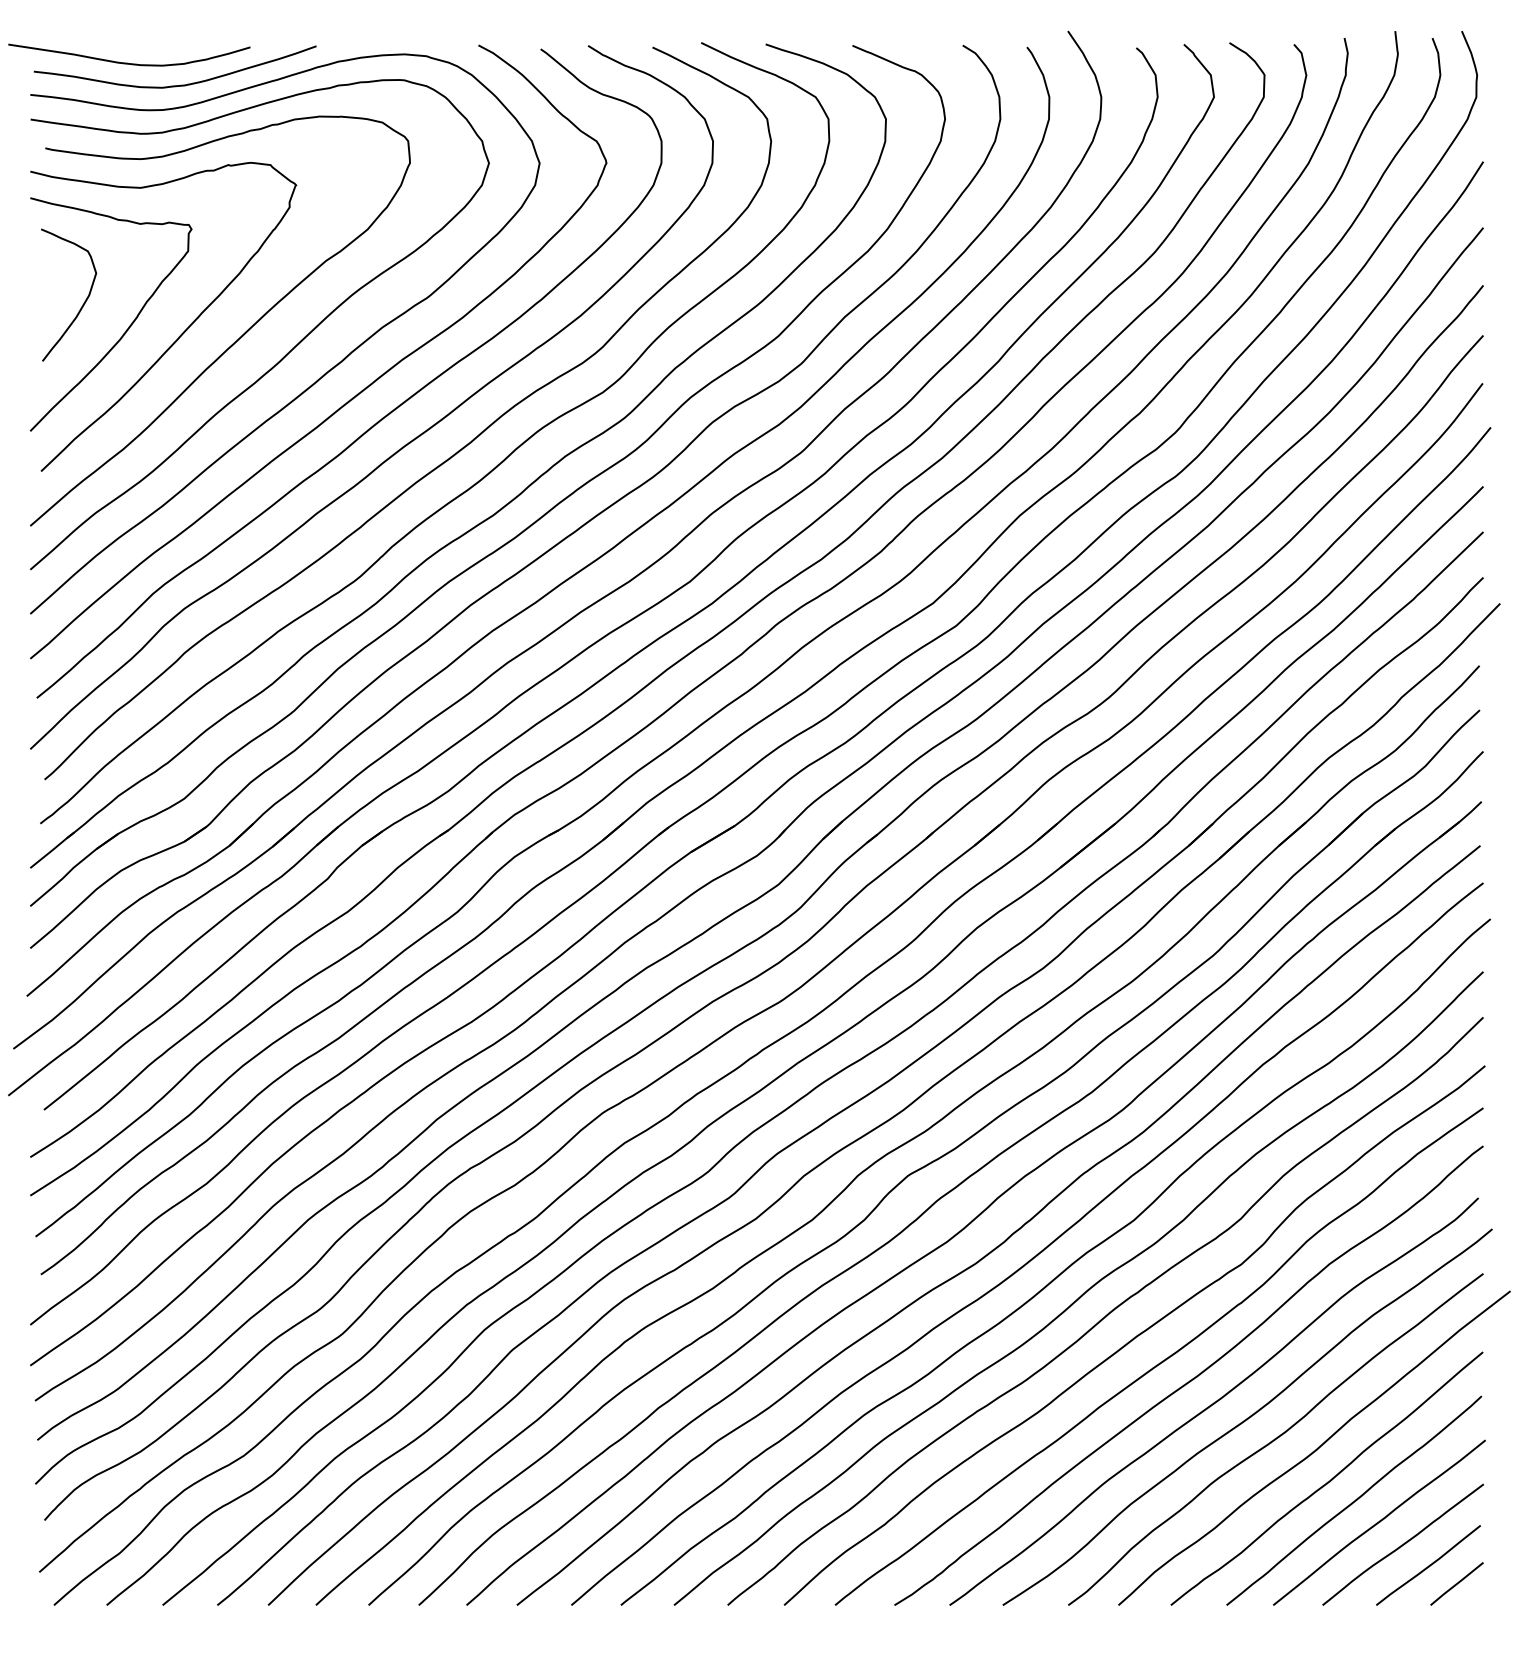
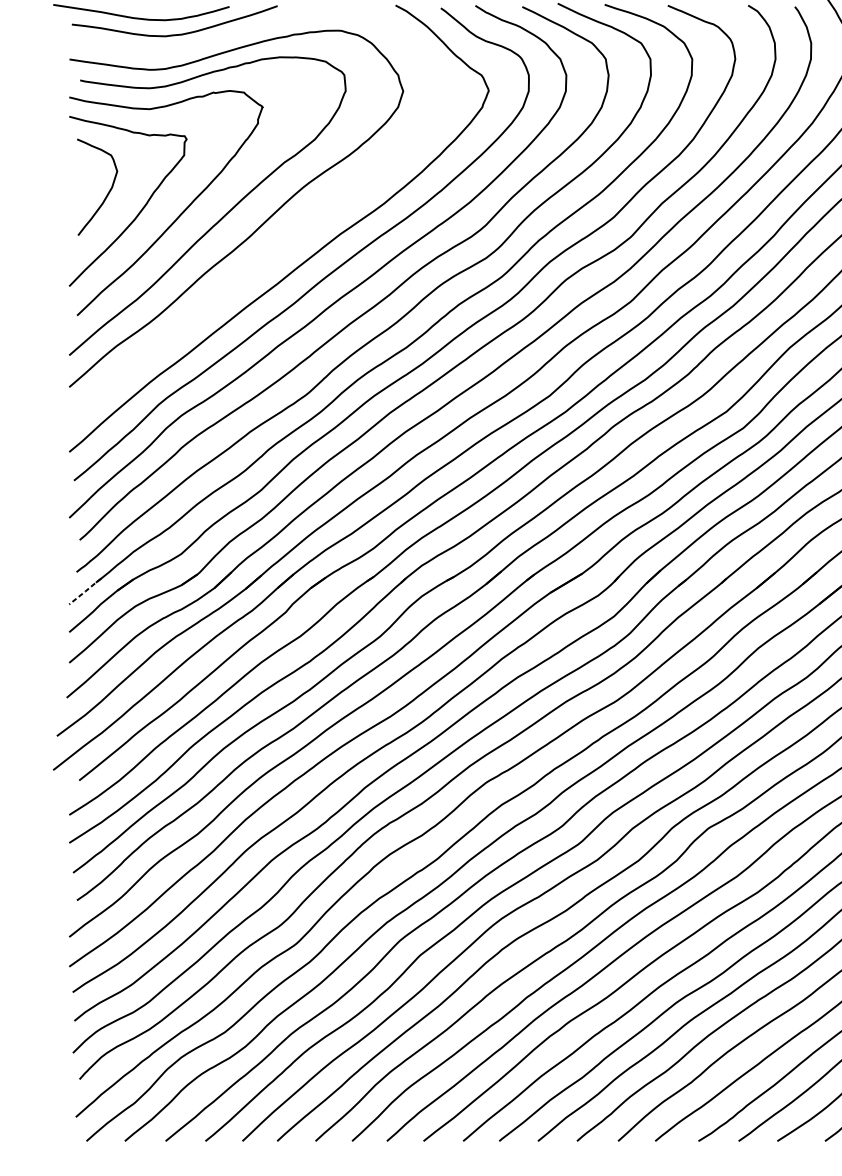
curve: (318, 378) -> (279, 247), removed
line: (52, 850) -> (85, 591), solid -> dashed

